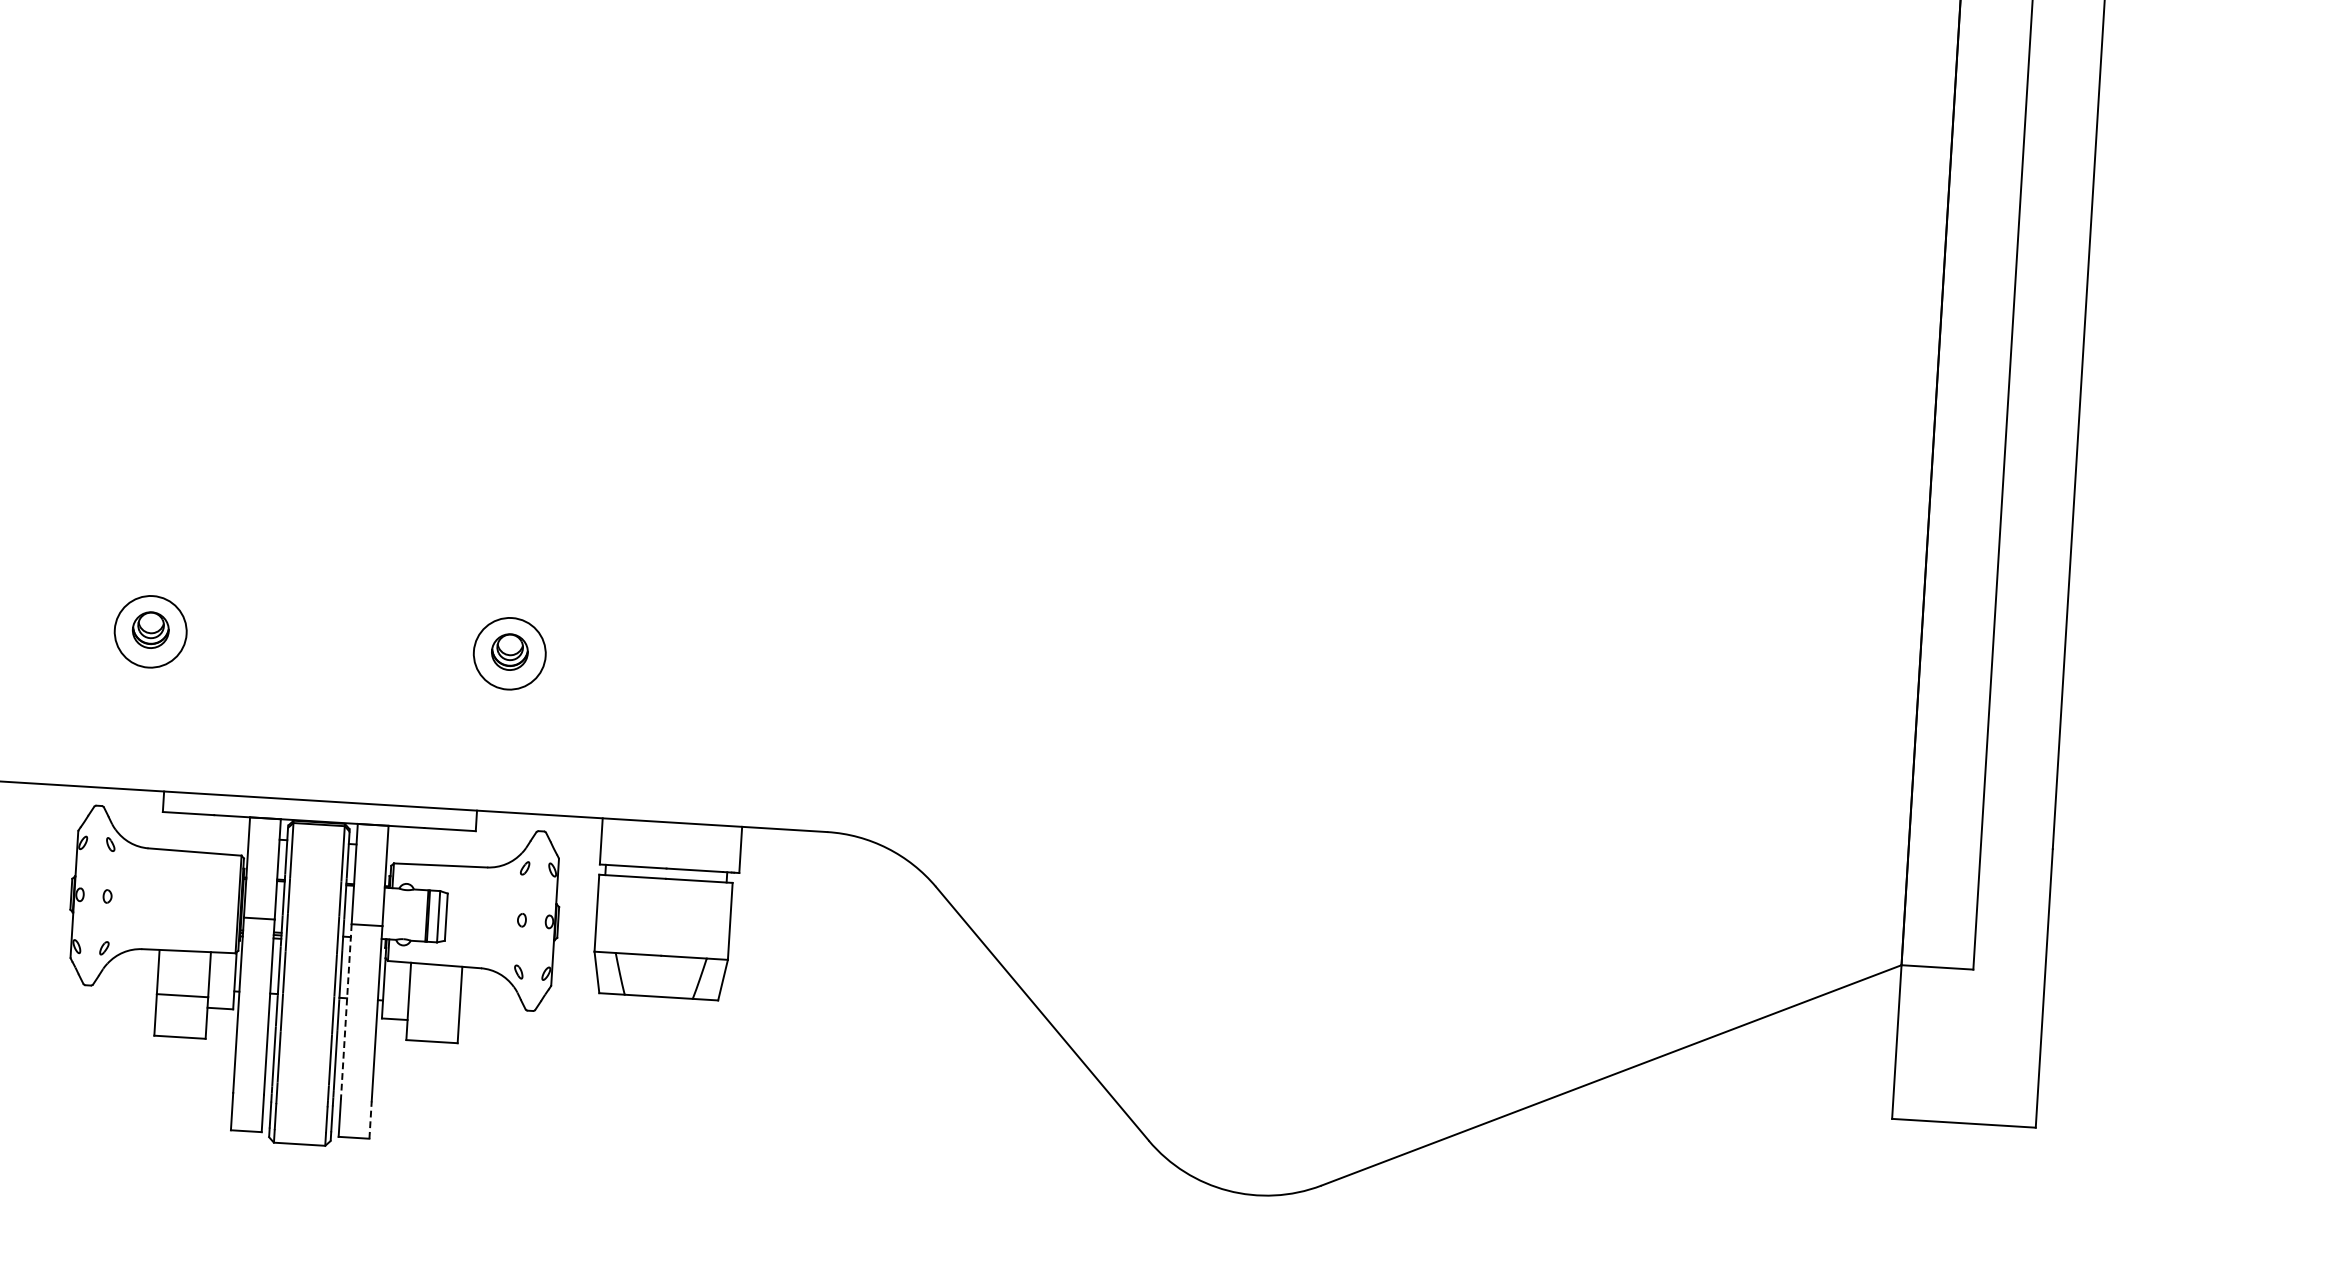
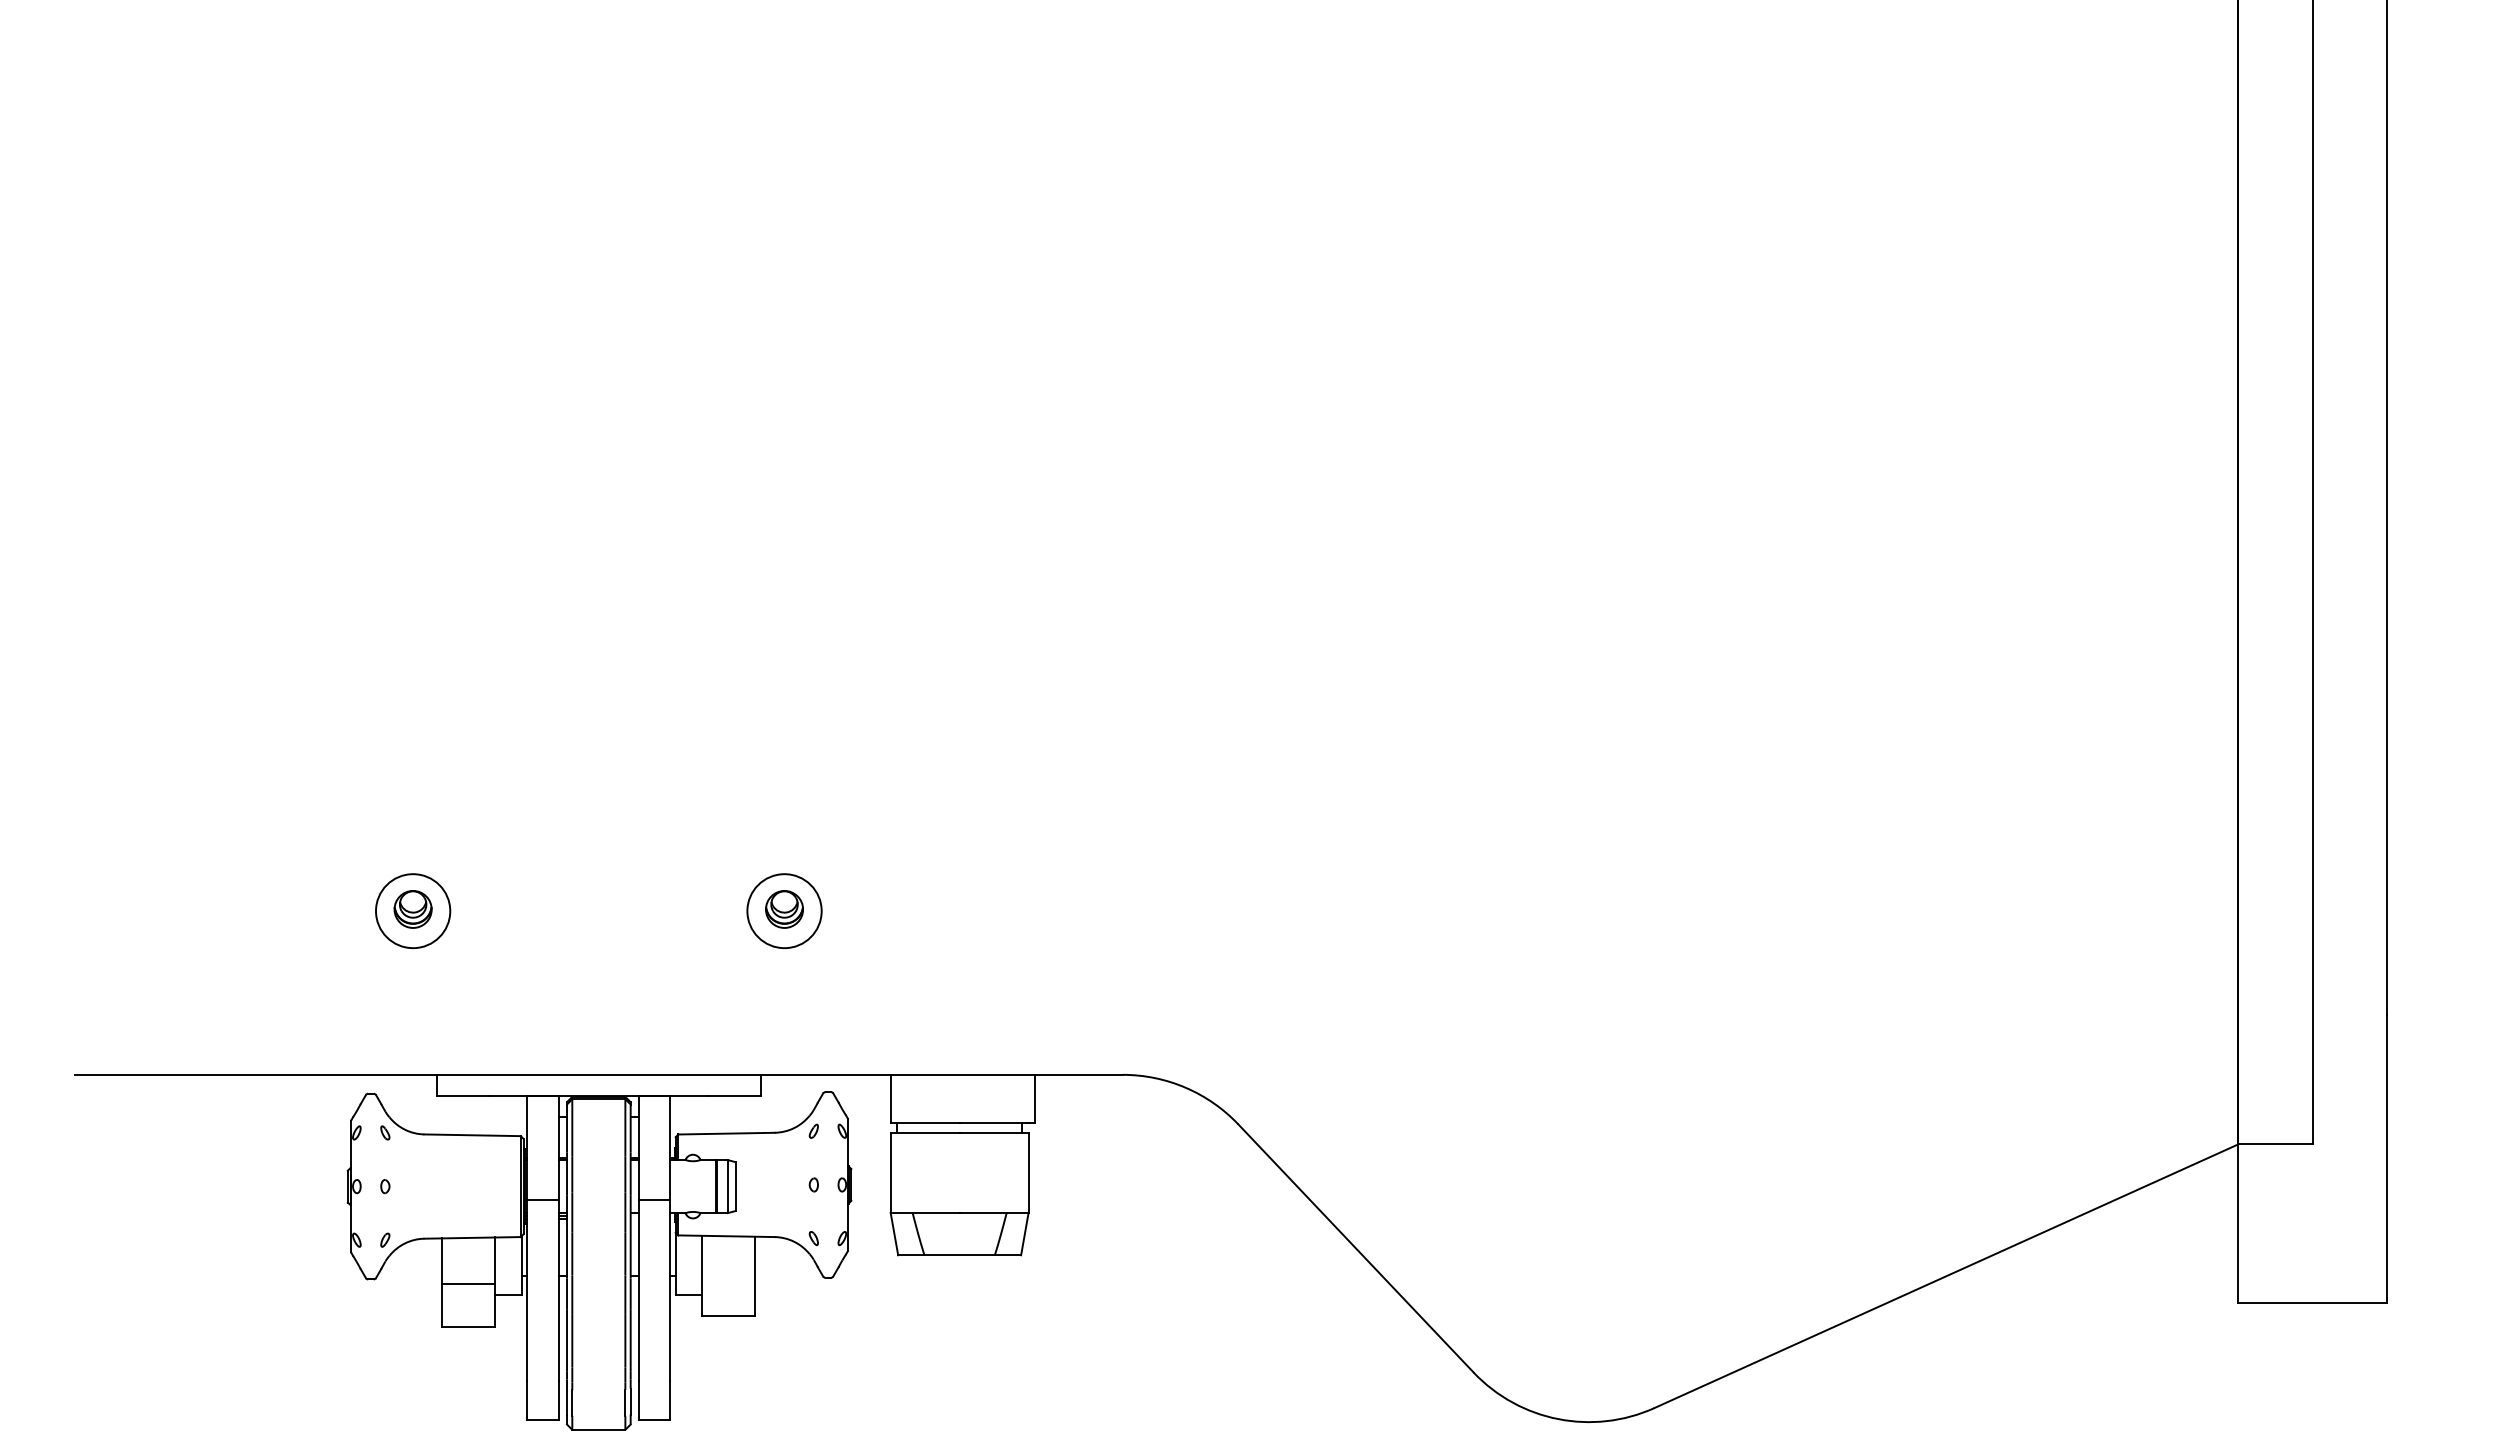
line: (346, 1011) -> (638, 1290), dashed -> solid
line: (370, 1119) -> (670, 1399), dashed -> solid

